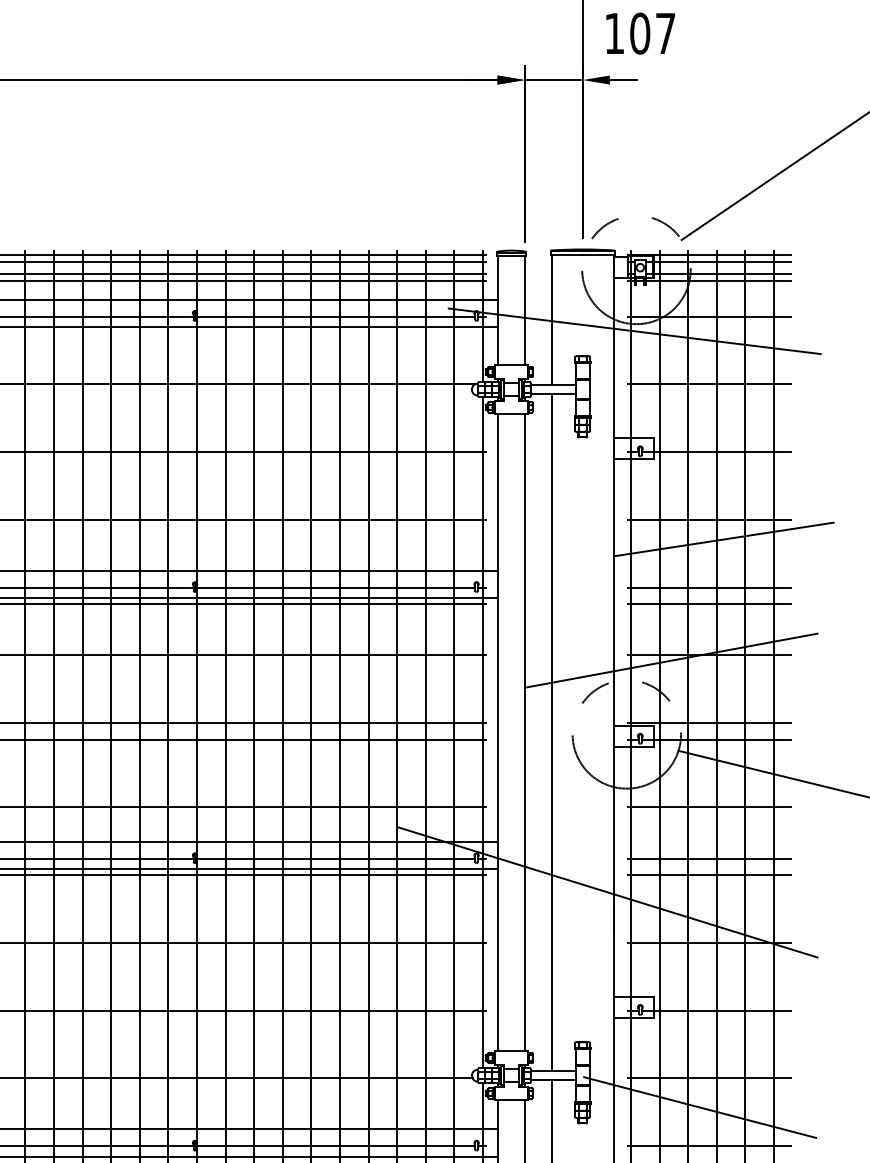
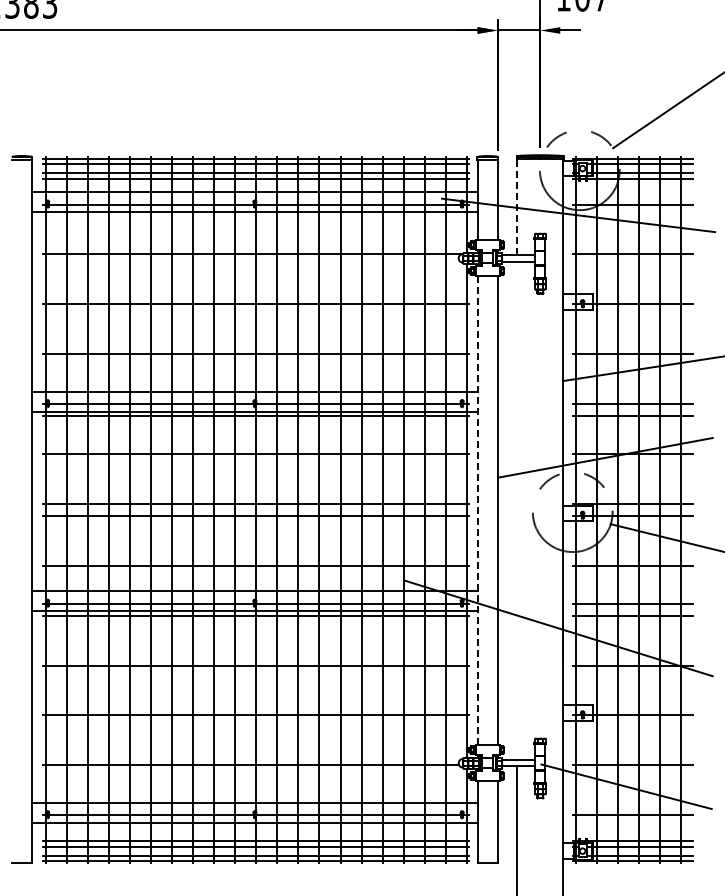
line: (551, 320) -> (517, 207), solid -> dashed
line: (498, 732) -> (478, 510), solid -> dashed
line: (551, 732) -> (517, 510), removed

